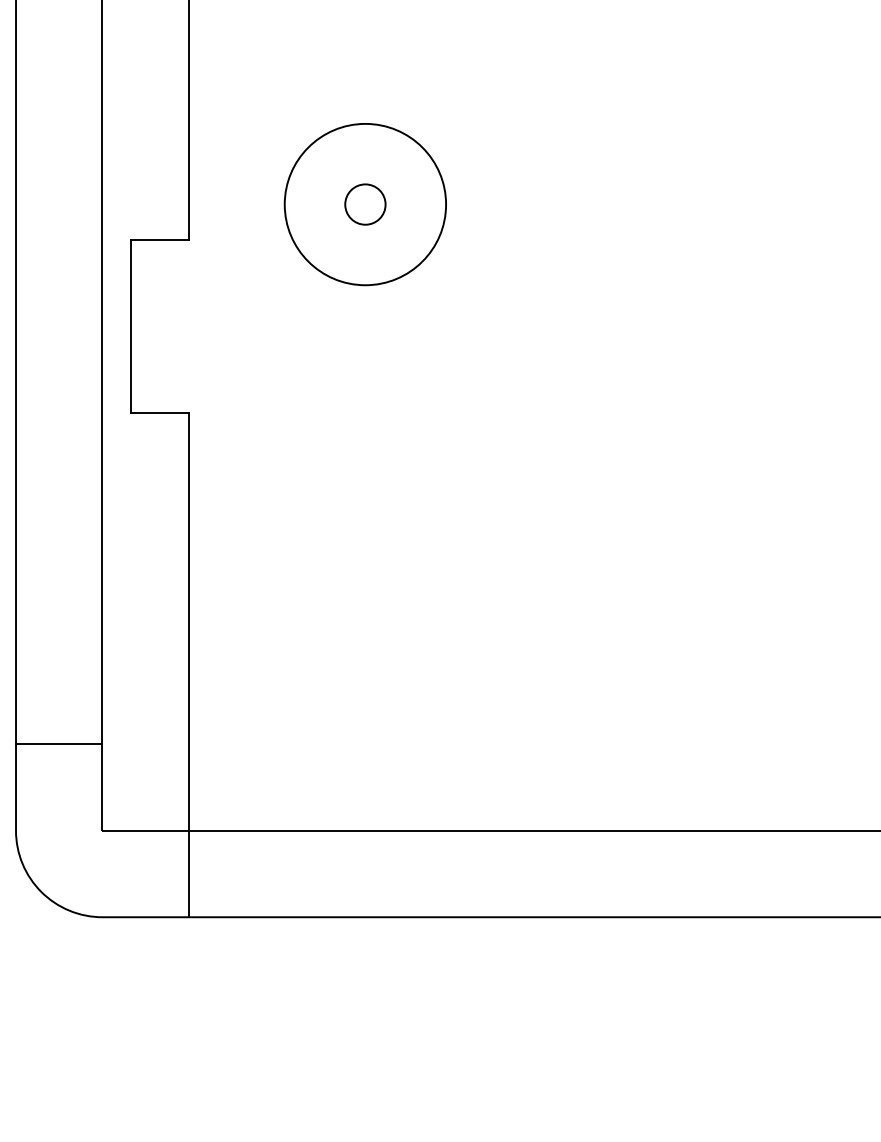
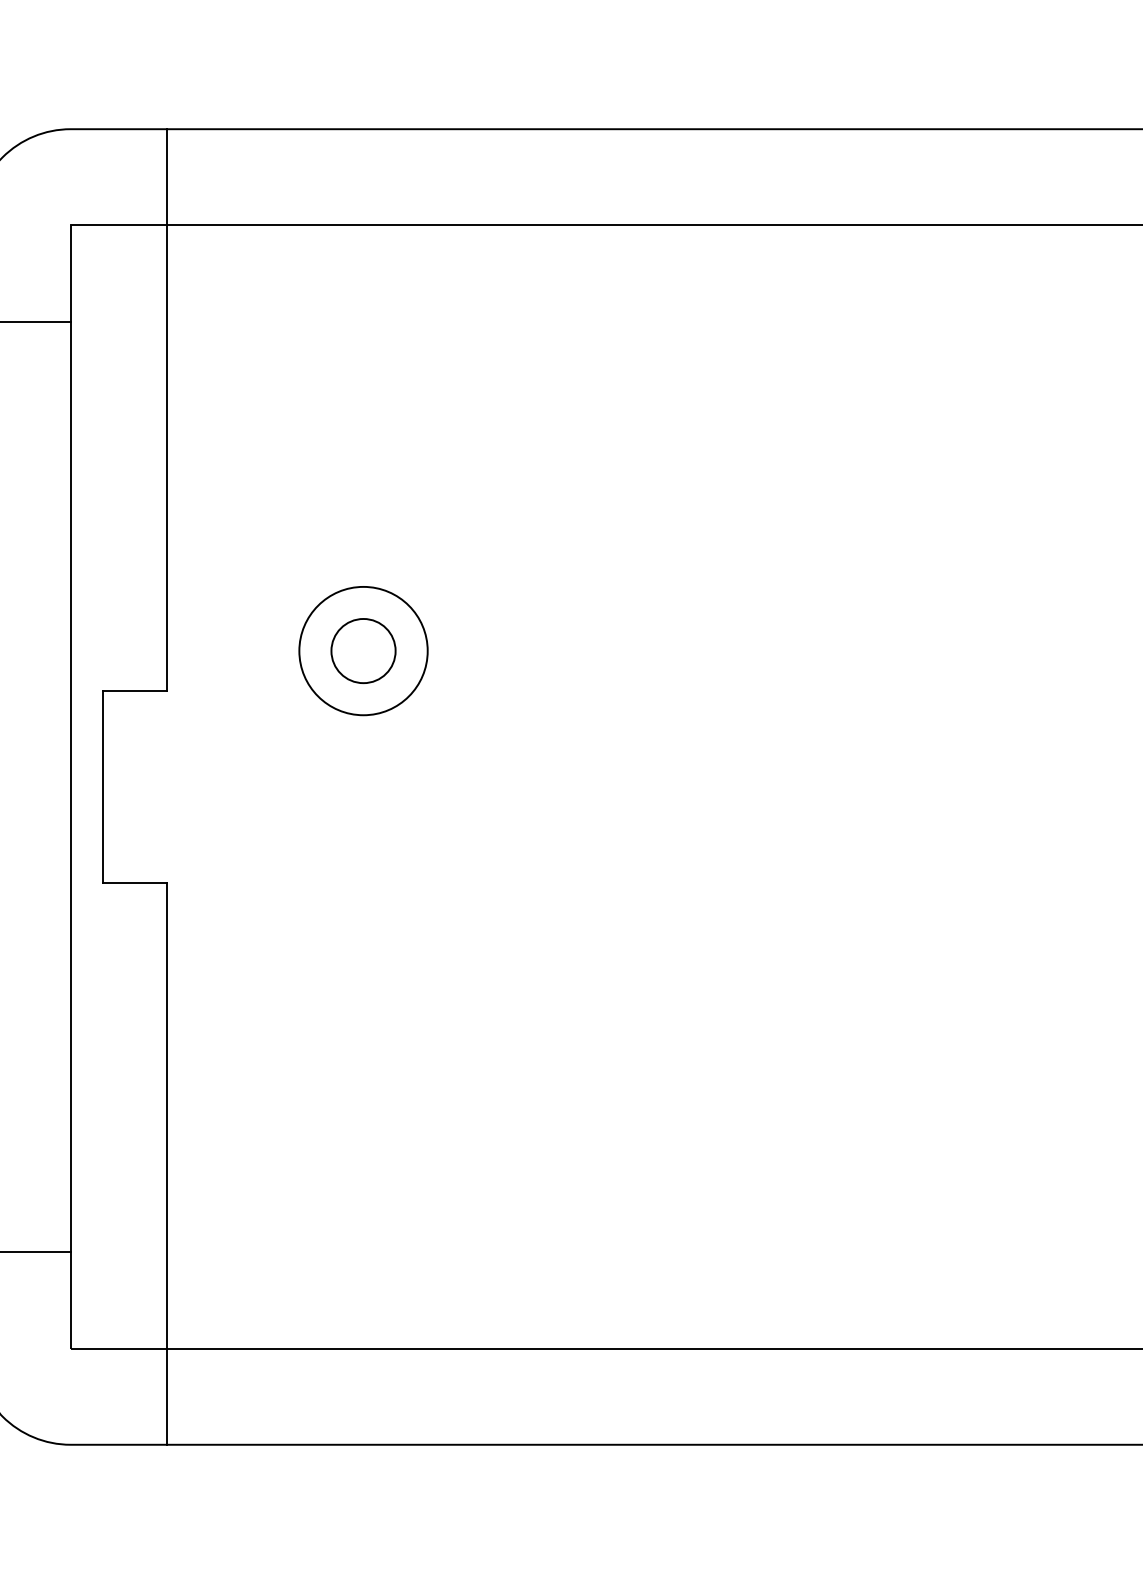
circle: (365, 204) -> (363, 650), size x0.71
circle: (365, 204) -> (363, 650), size x1.43

